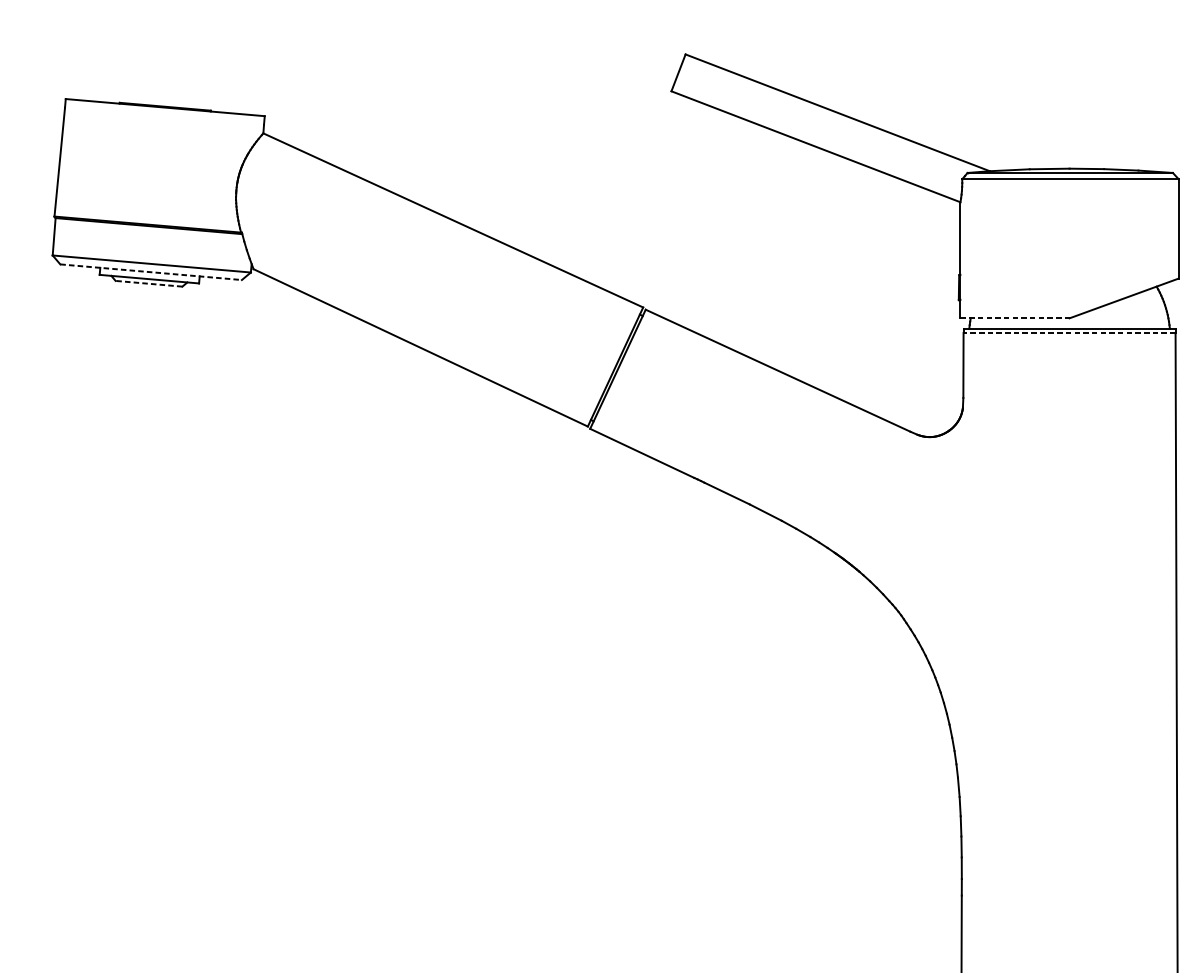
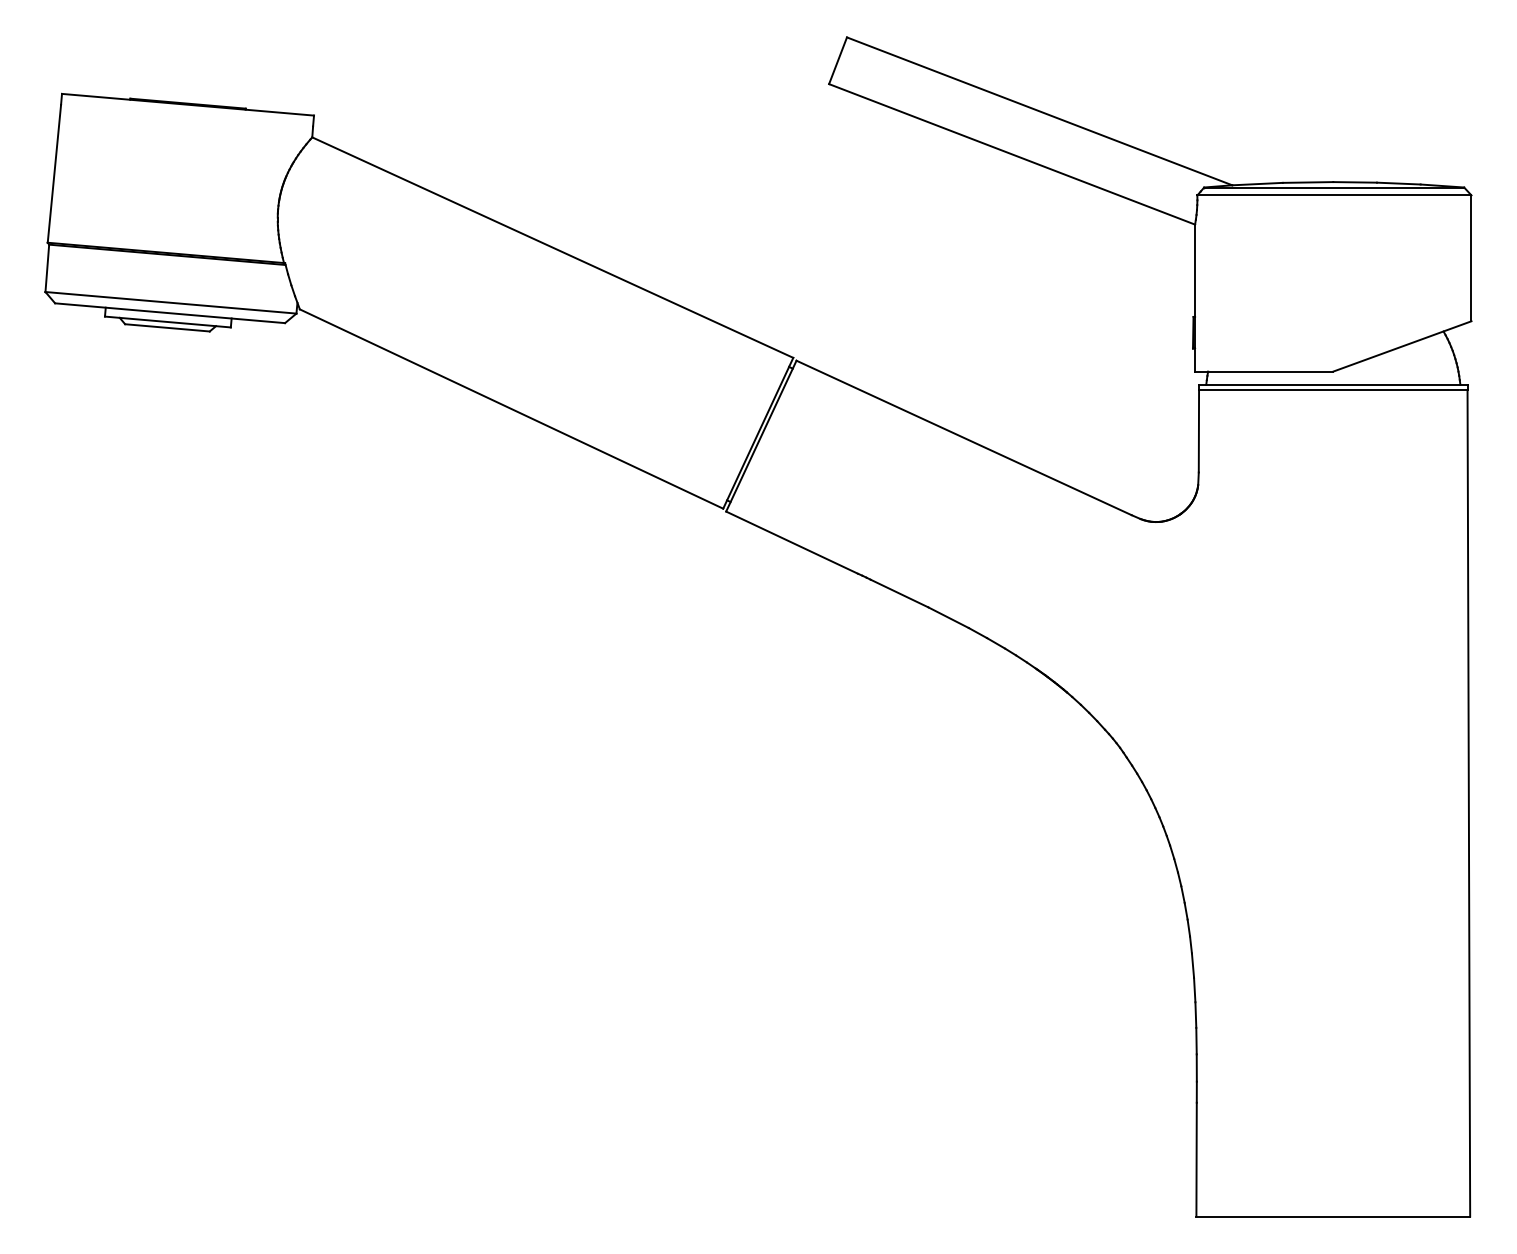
line: (151, 272) -> (170, 313), dashed -> solid
line: (148, 283) -> (166, 327), dashed -> solid
line: (1015, 318) -> (1264, 371), dashed -> solid
line: (1068, 333) -> (1332, 390), dashed -> solid

